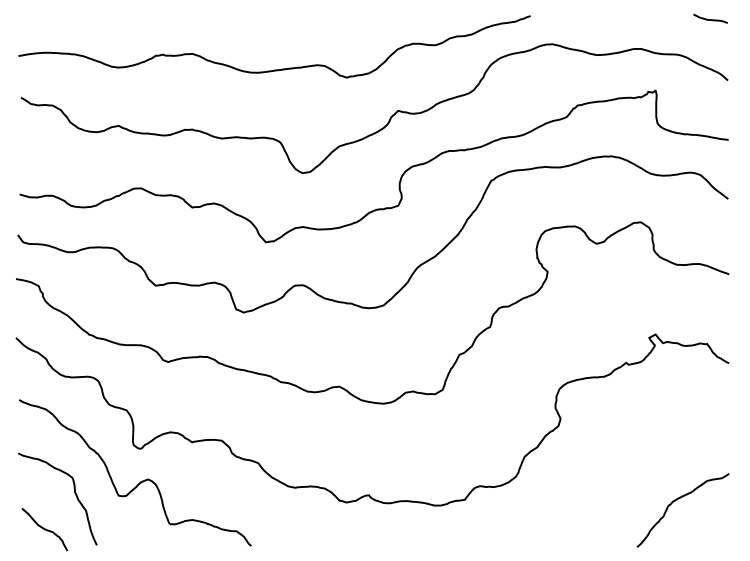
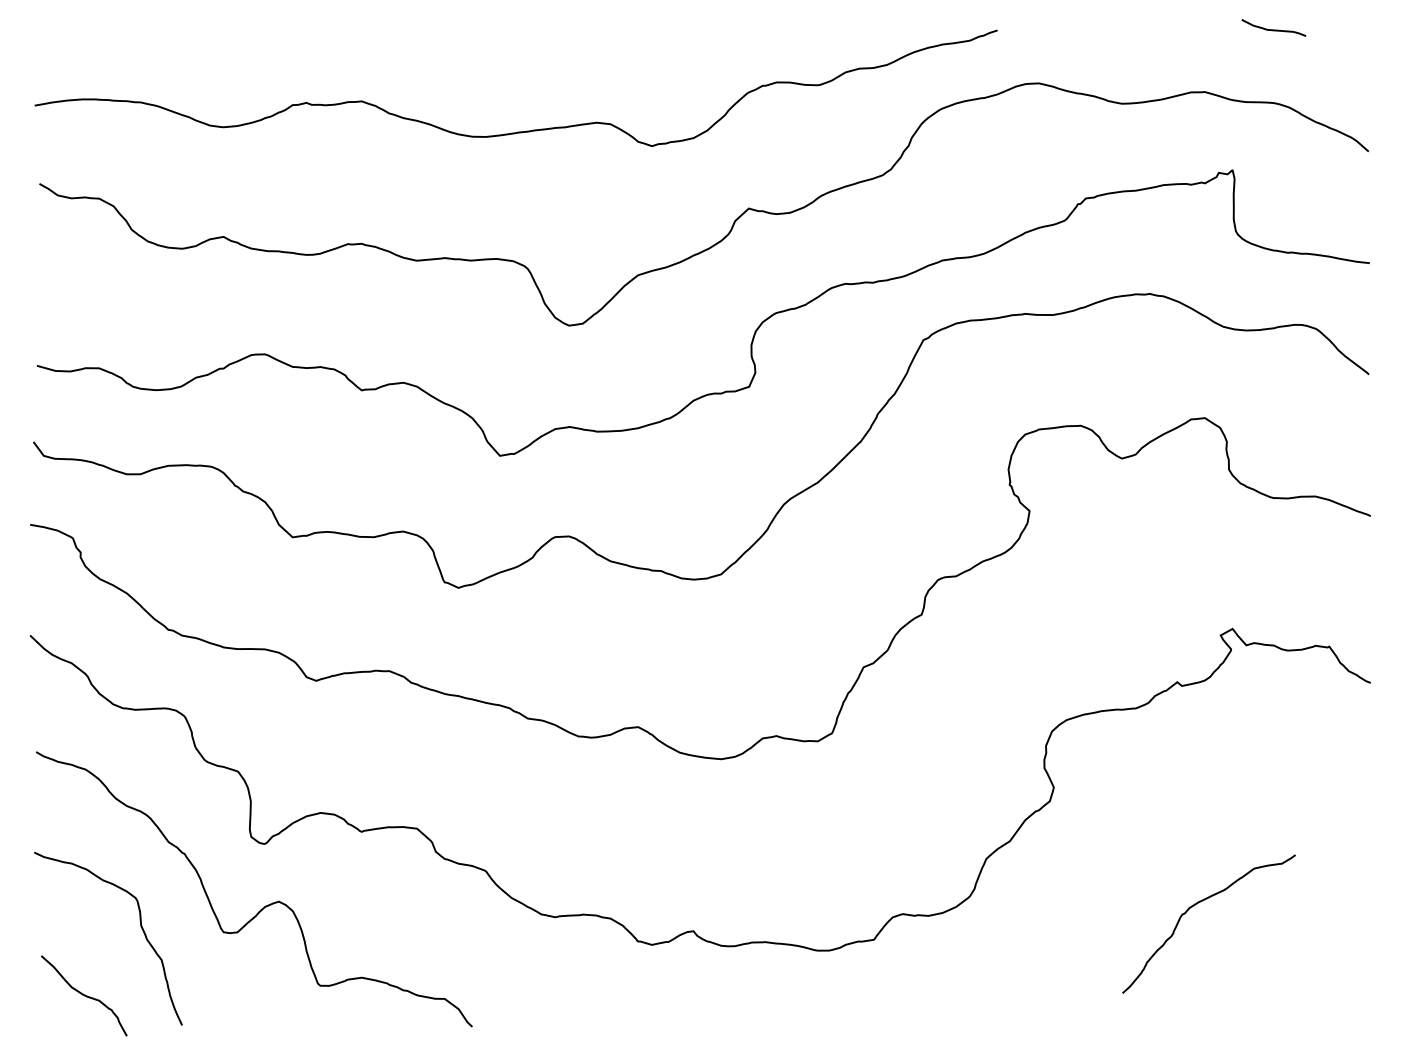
curve: (710, 19) -> (1273, 29), moved
curve: (675, 501) -> (1194, 907), moved

